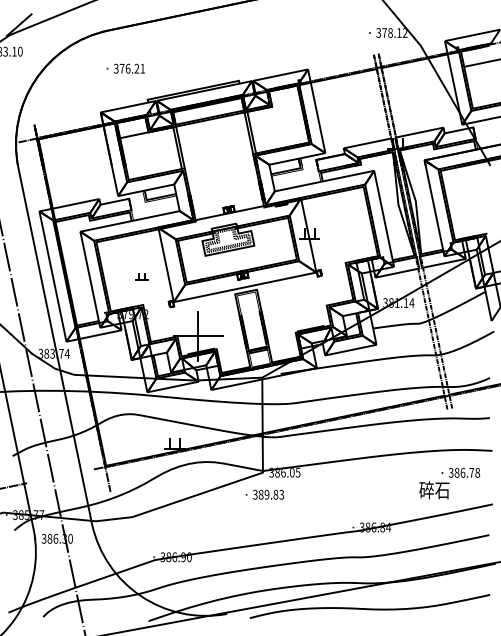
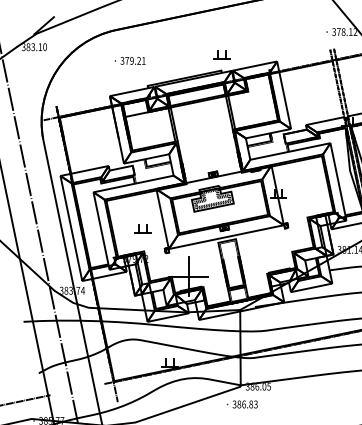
part: (239, 60) -> (221, 54), added
text: (127, 68) -> (131, 60), 376.21 -> 379.21
part: (141, 276) -> (142, 228), size x1.67
text: (266, 494) -> (243, 404), 389.83 -> 386.83

